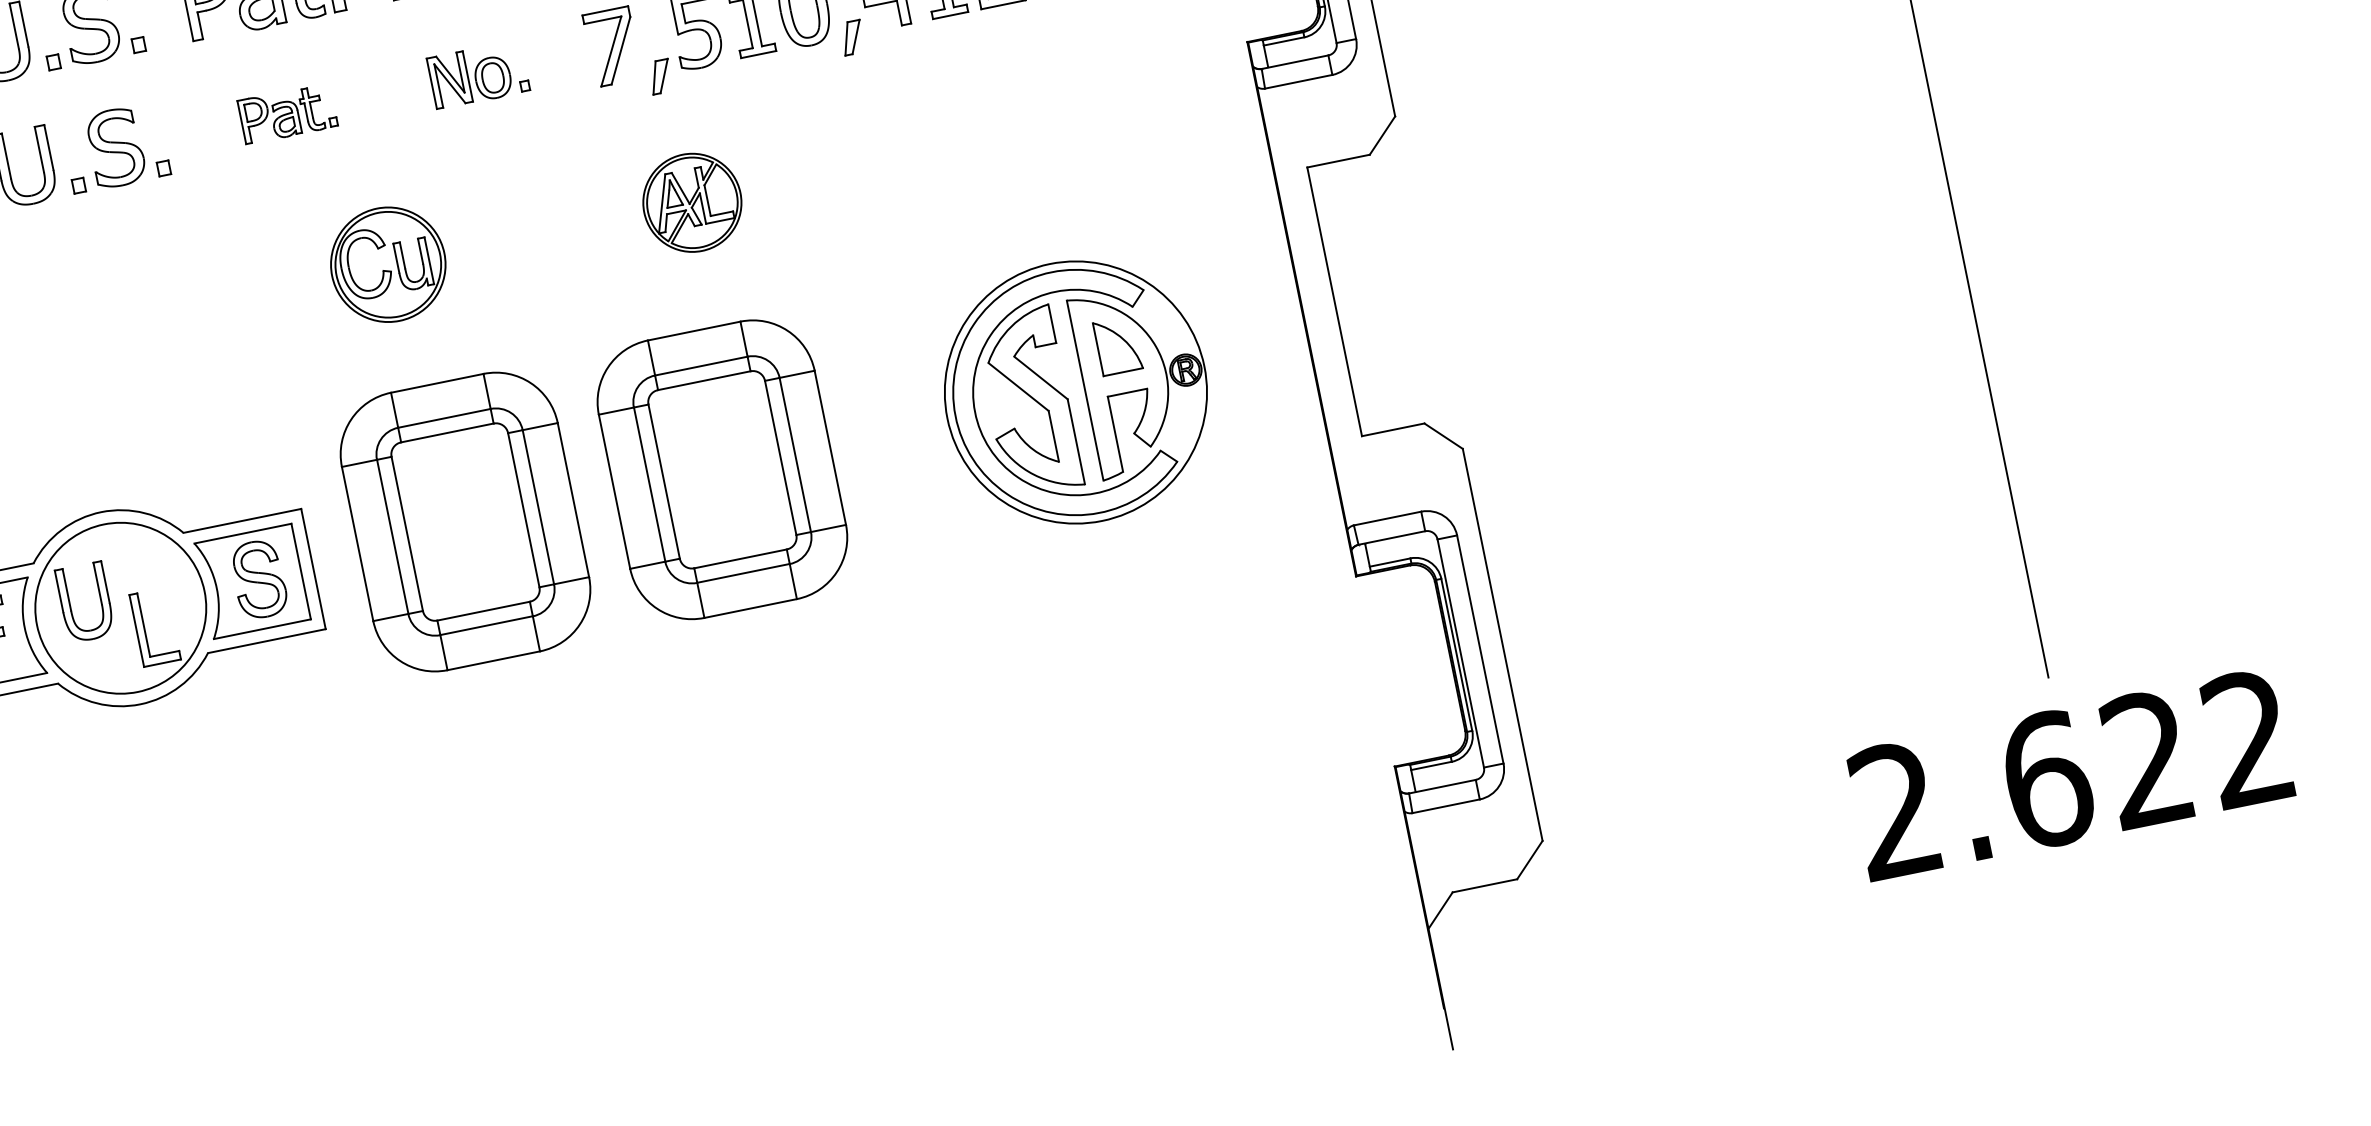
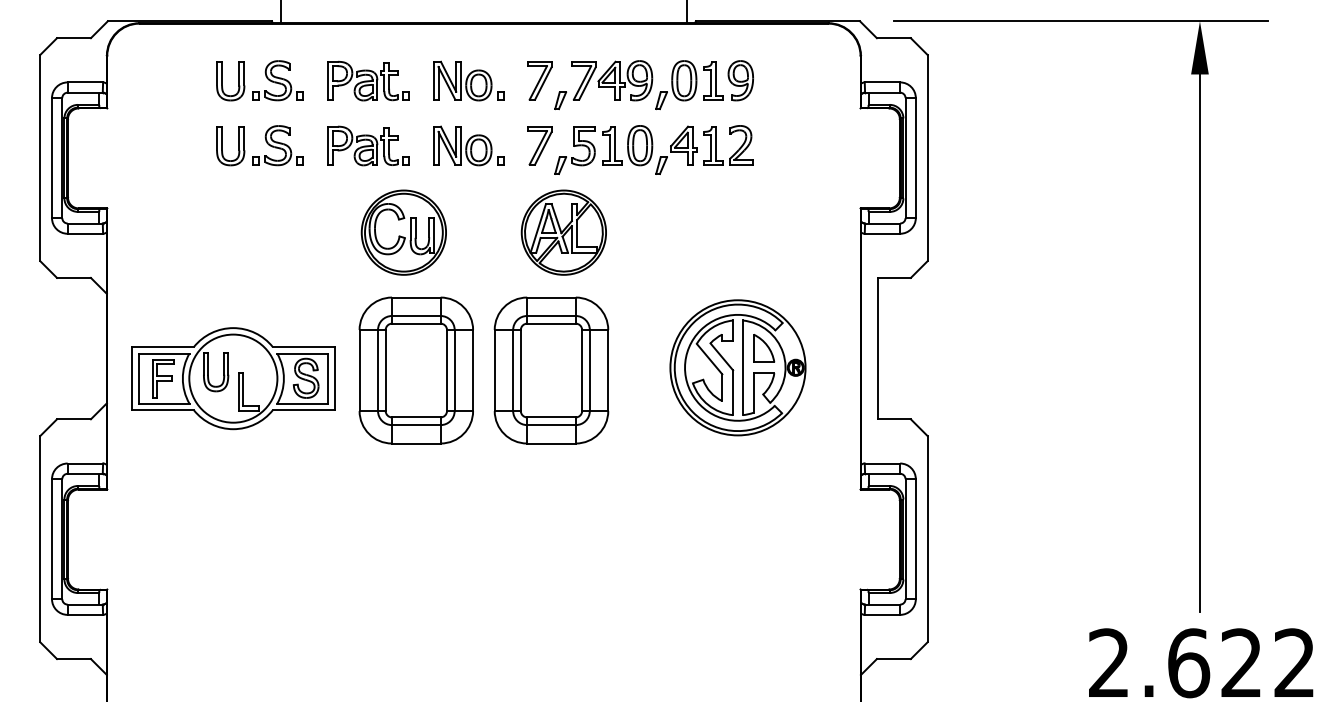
part: (477, 74) -> (468, 145), size x1.43
part: (287, 112) -> (368, 145), size x1.67
part: (691, 202) -> (563, 232), size x1.67
part: (387, 264) -> (403, 232), size x1.43

